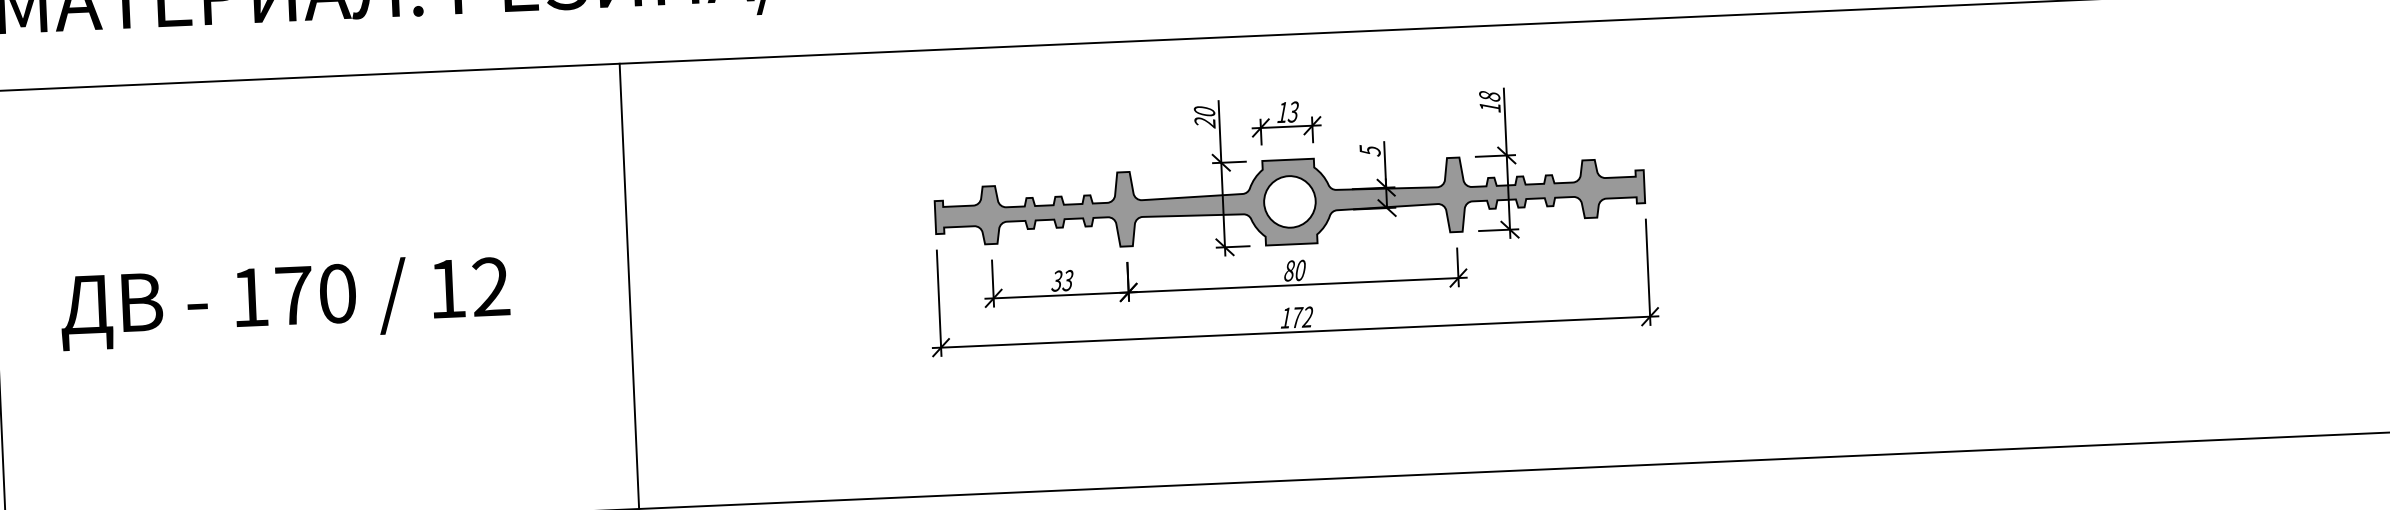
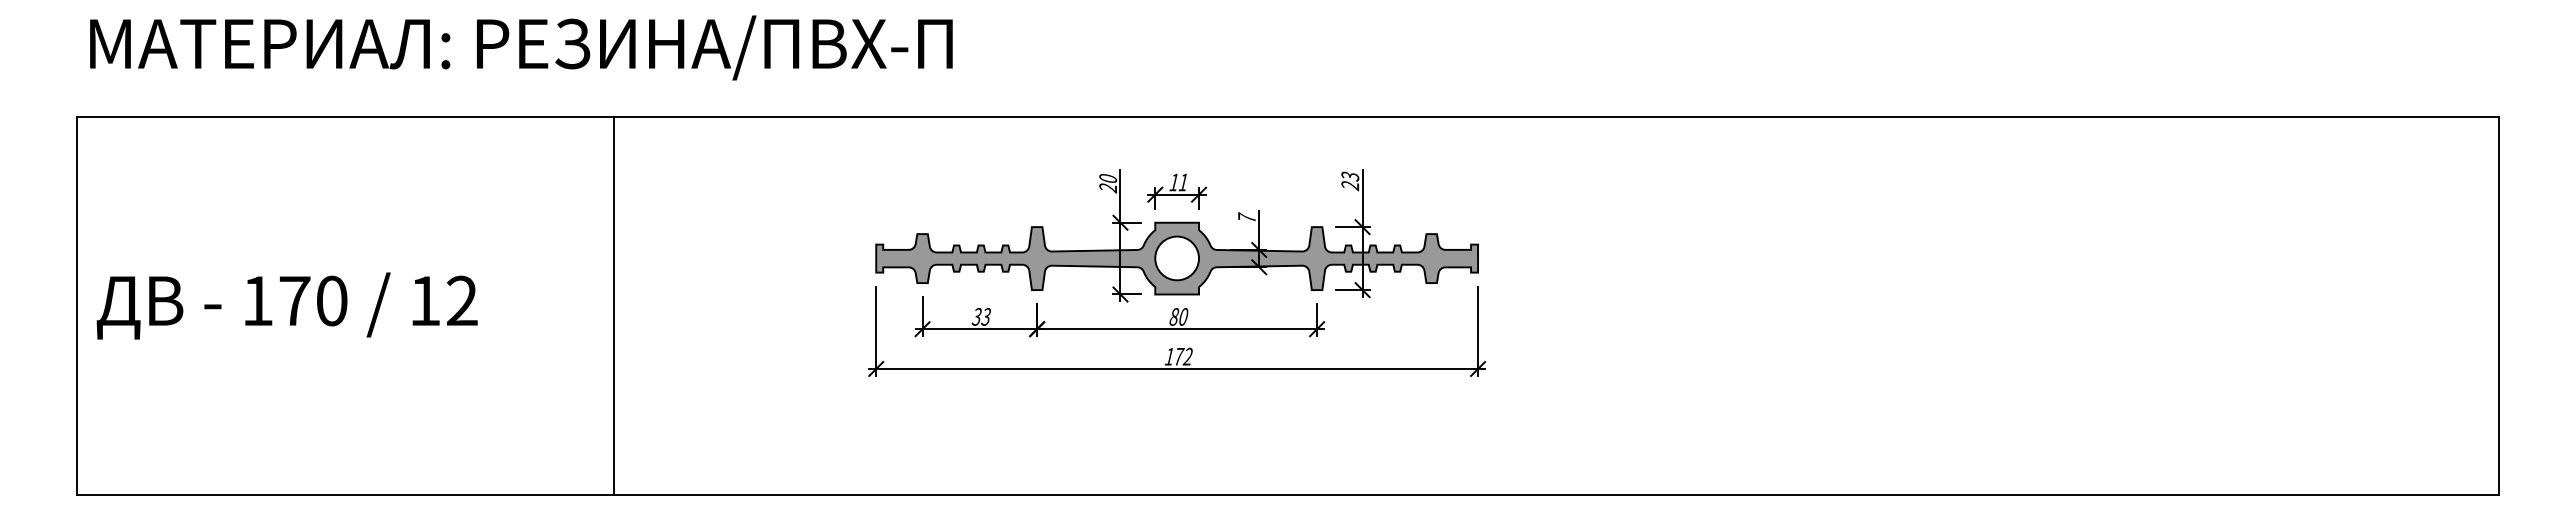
text: (1490, 102) -> (1350, 181), 18 -> 23
text: (1293, 112) -> (1183, 182), 13 -> 11
text: (1369, 150) -> (1246, 217), 5 -> 7
text: (284, 301) -> (286, 305), moved

